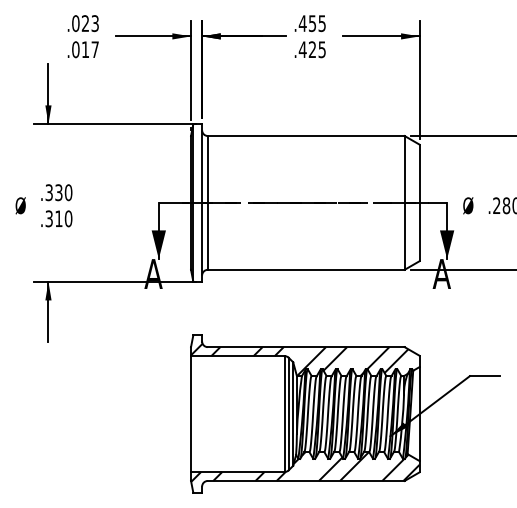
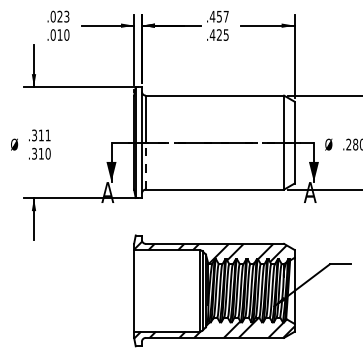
text: (321, 23) -> (225, 16), .455 -> .457
text: (95, 49) -> (67, 34), .017 -> .010
text: (63, 192) -> (44, 135), .330 -> .311
line: (207, 235) -> (145, 165), solid -> dashed

